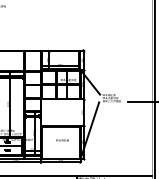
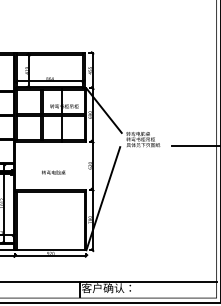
text: (62, 140) -> (53, 172), moved

